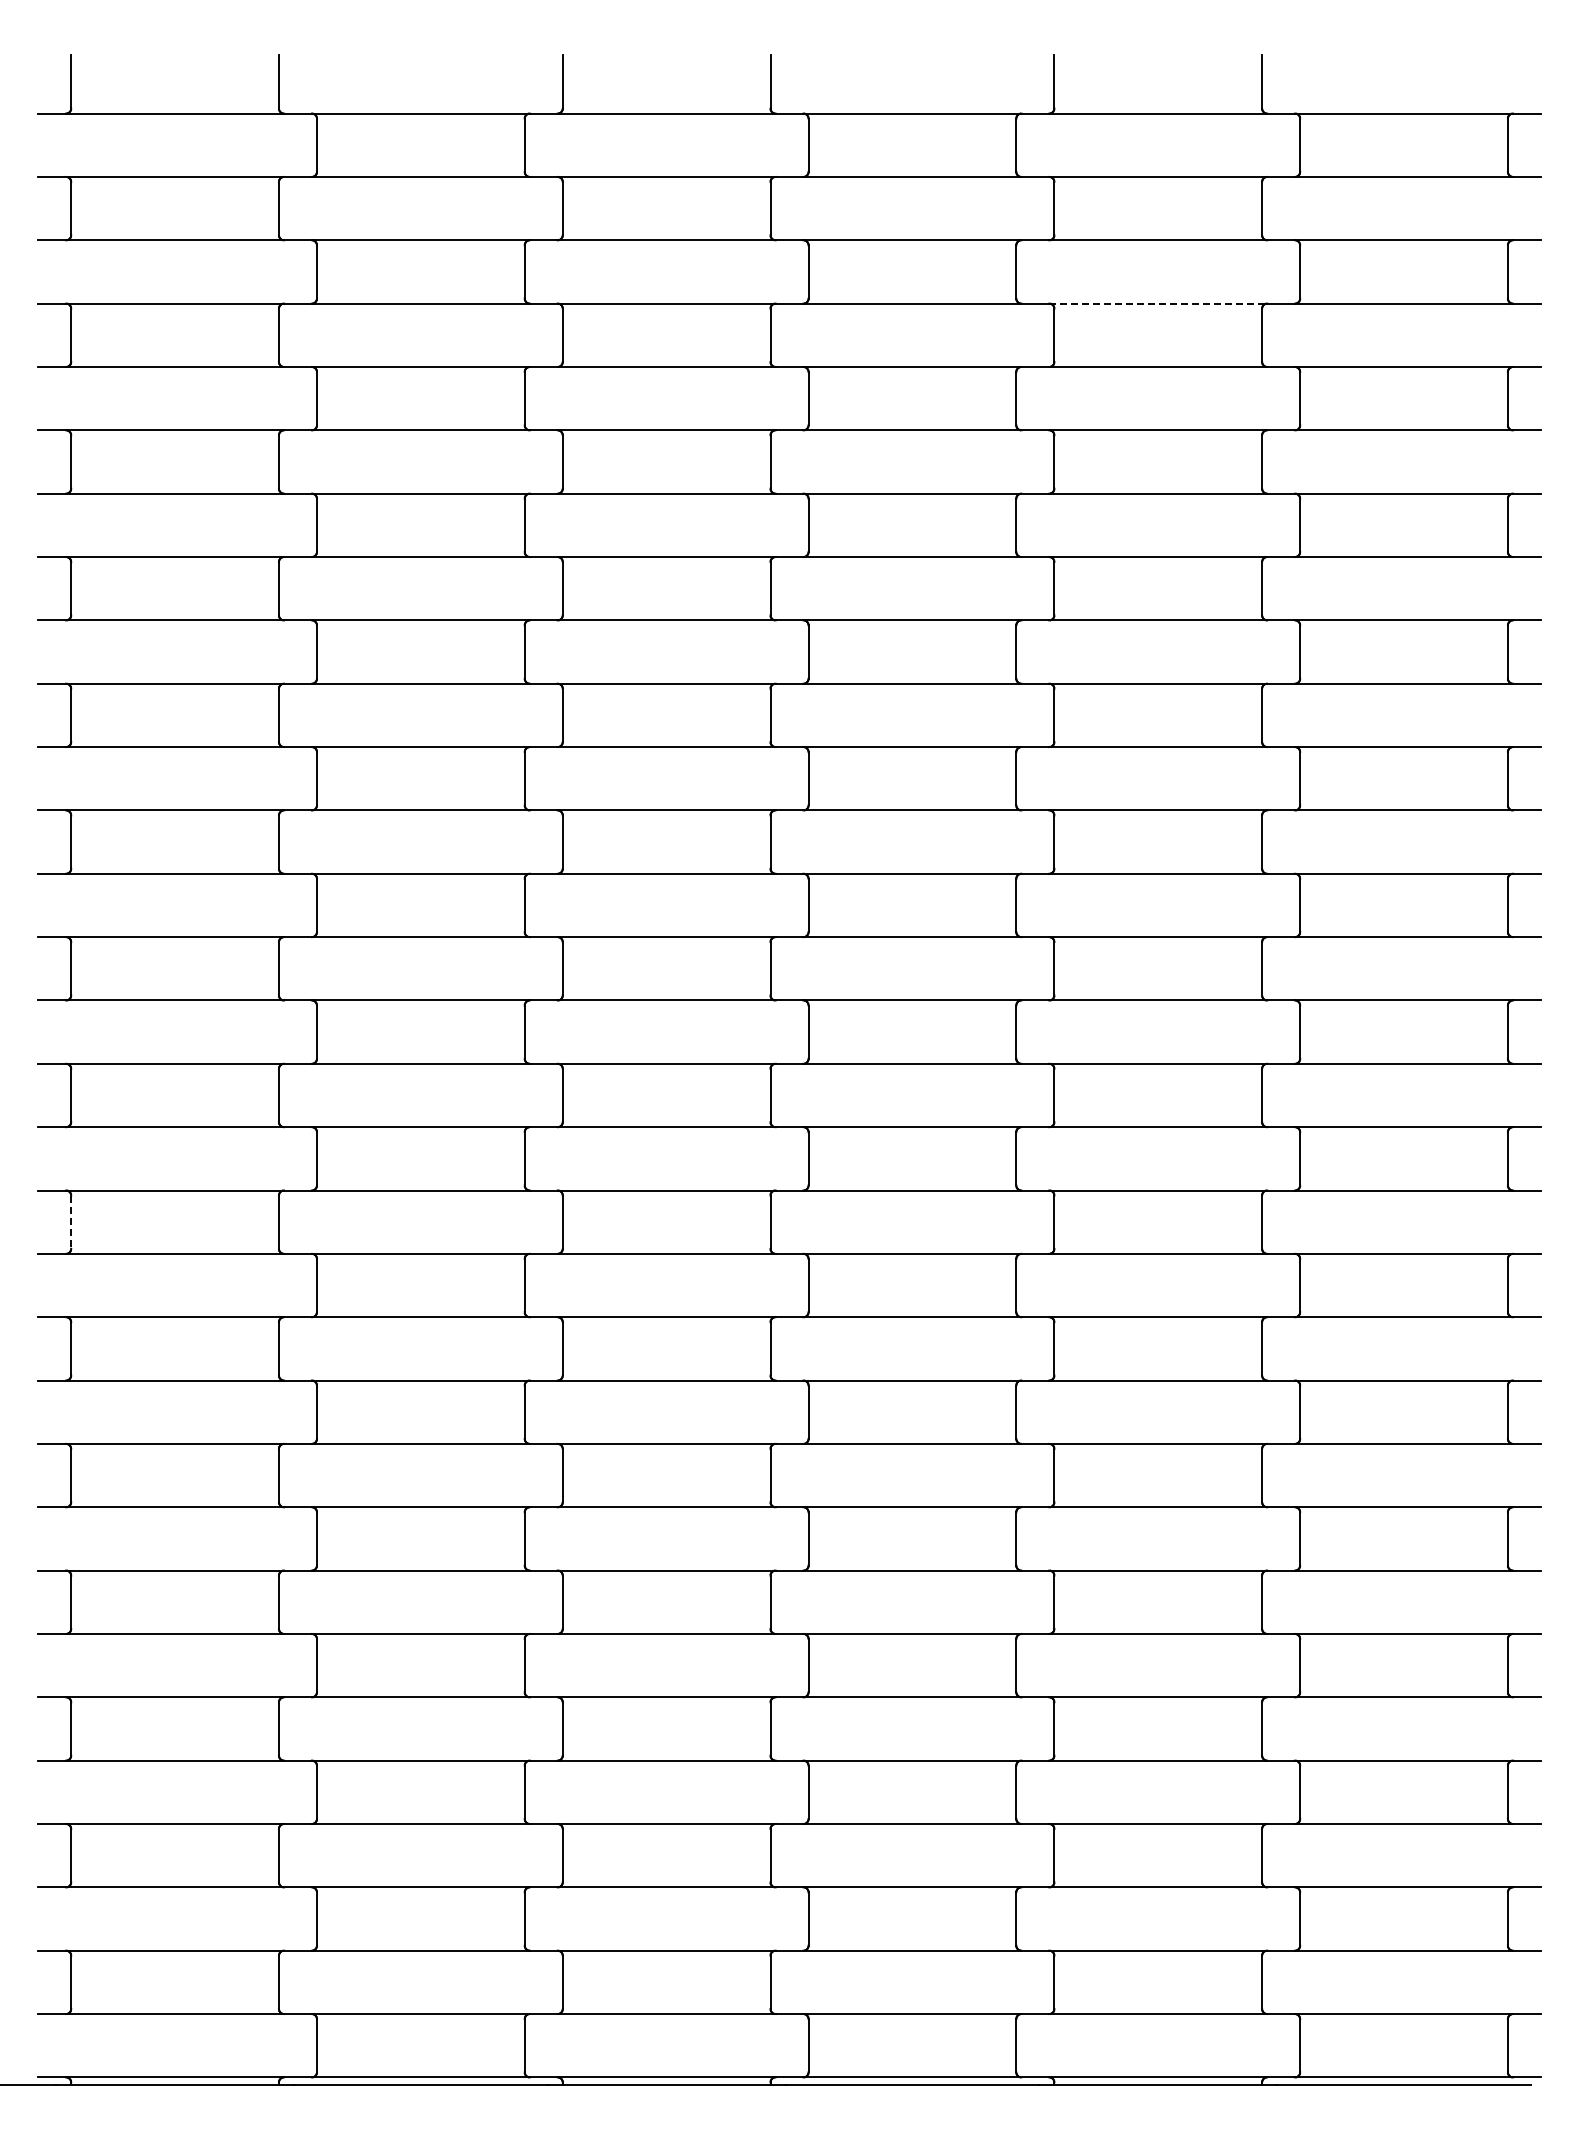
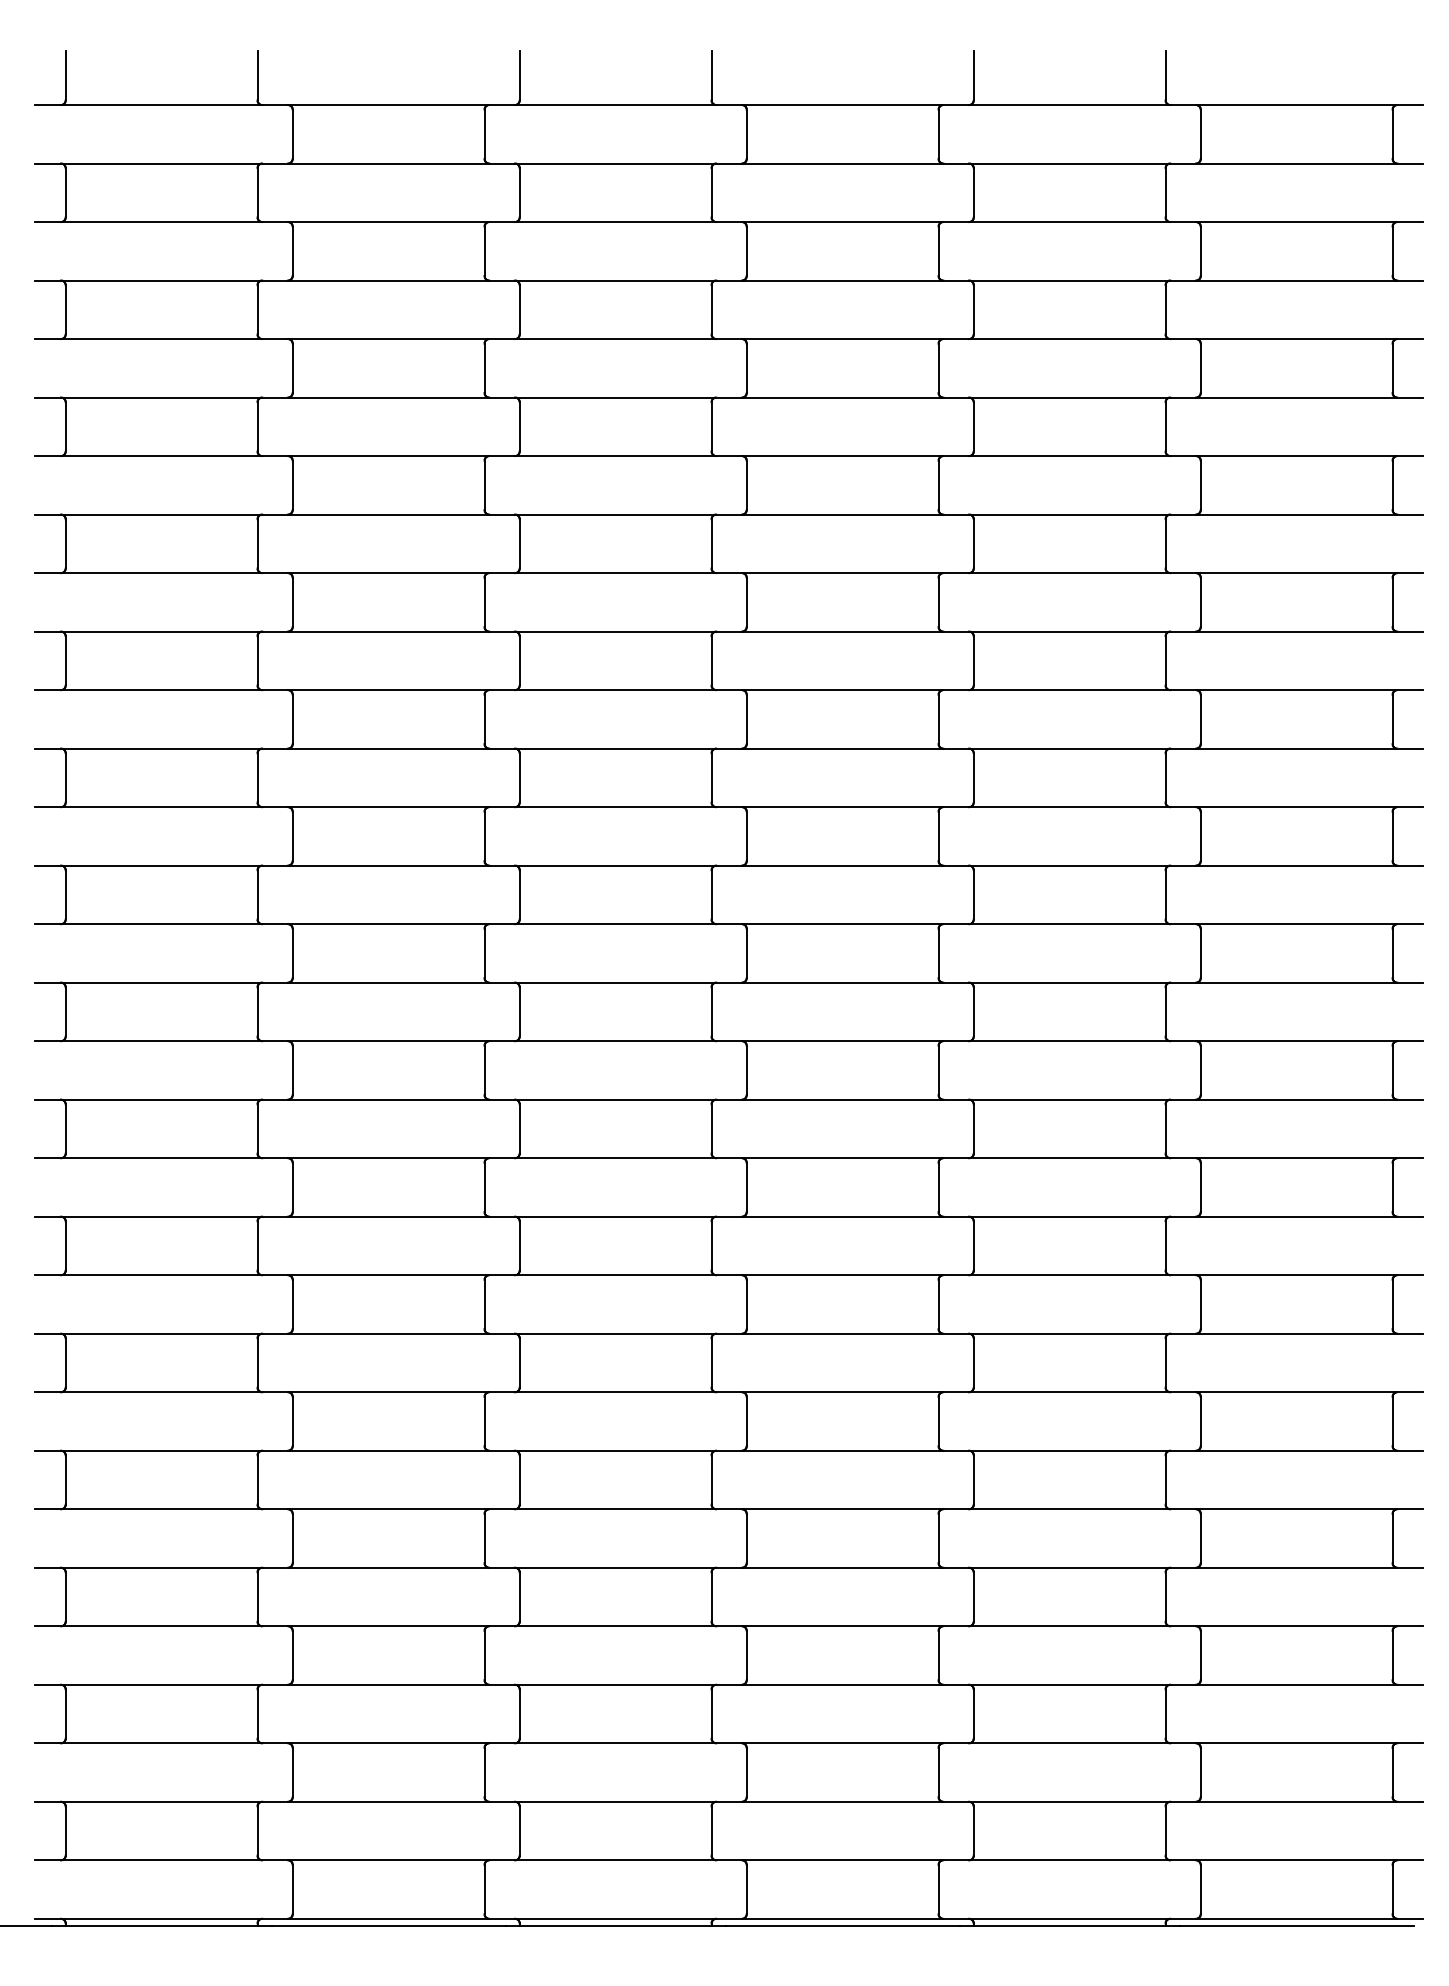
line: (1158, 303) -> (1069, 280), dashed -> solid
line: (71, 1222) -> (65, 1129), dashed -> solid

